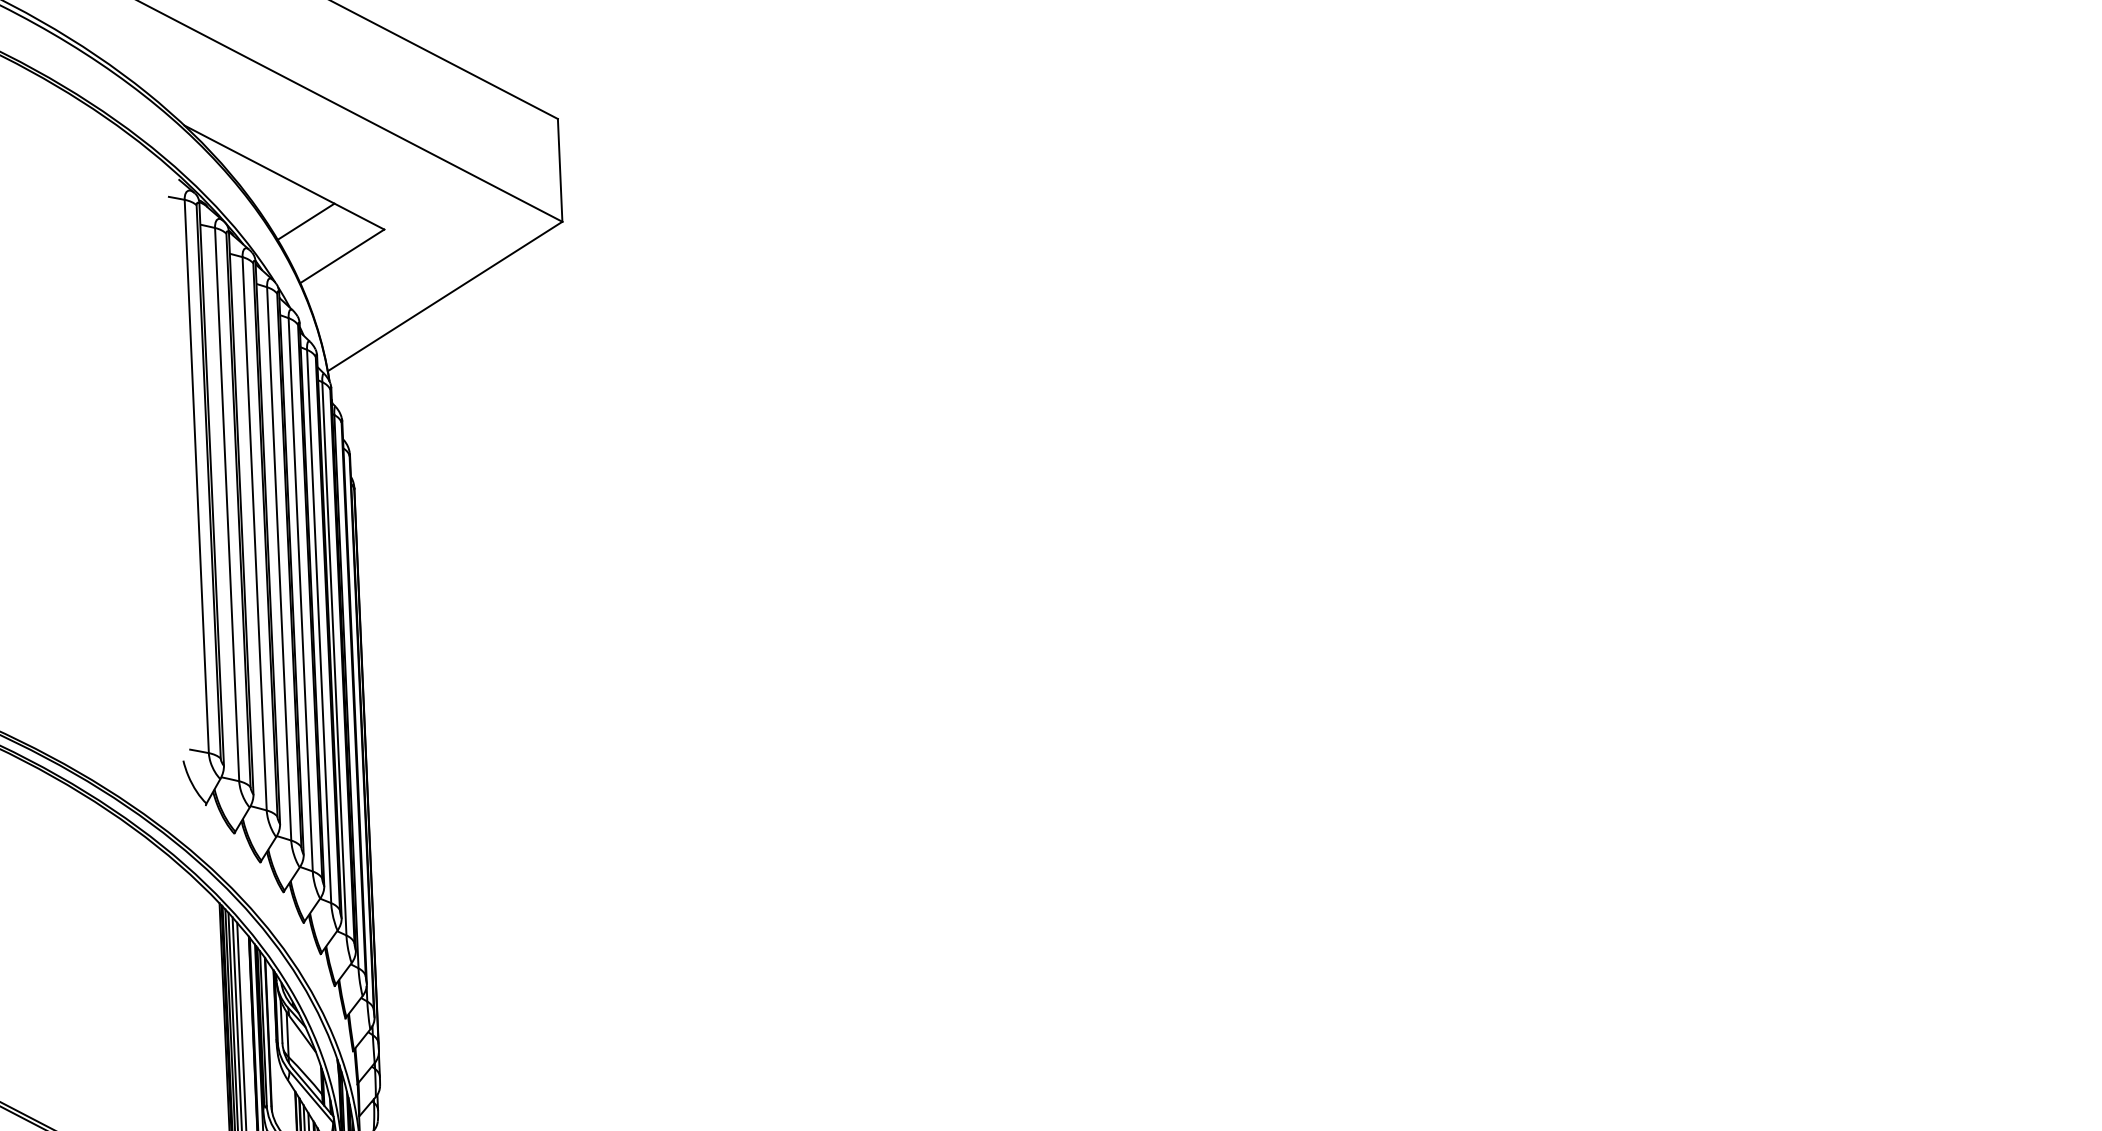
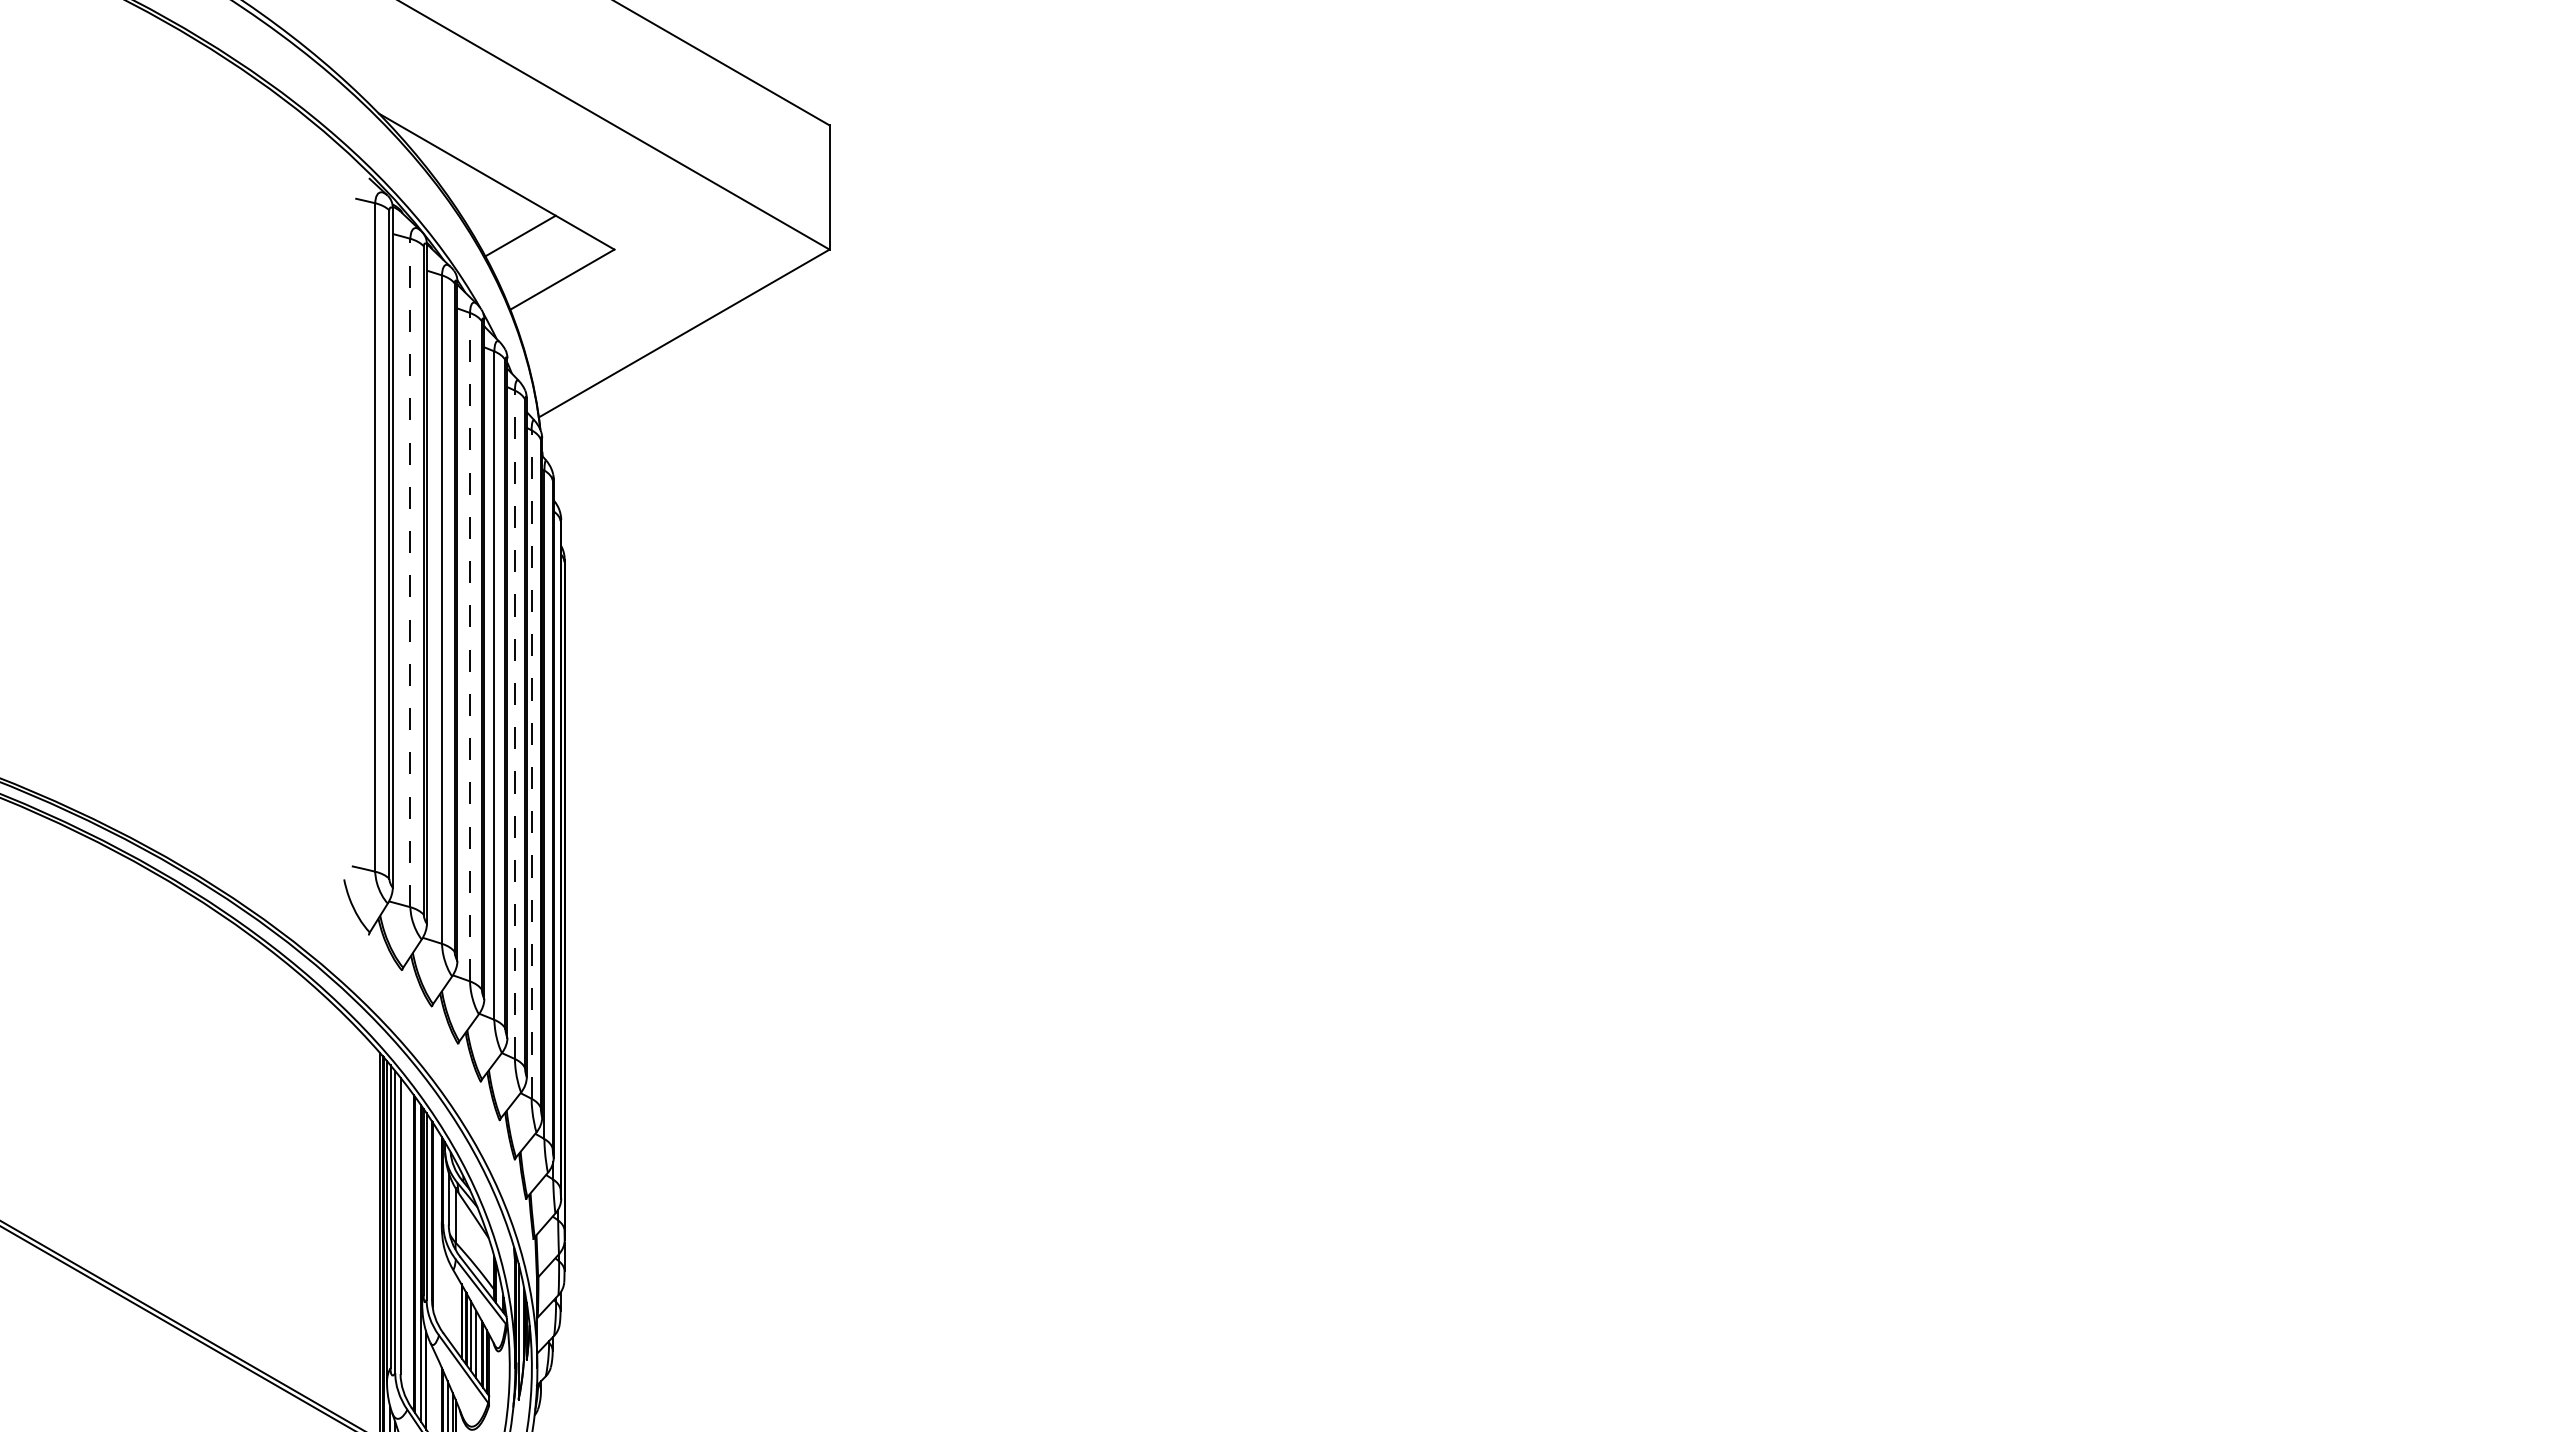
line: (227, 504) -> (410, 572), solid -> dashed
line: (279, 563) -> (470, 646), solid -> dashed
line: (318, 626) -> (514, 724), solid -> dashed
line: (334, 658) -> (531, 764), solid -> dashed

